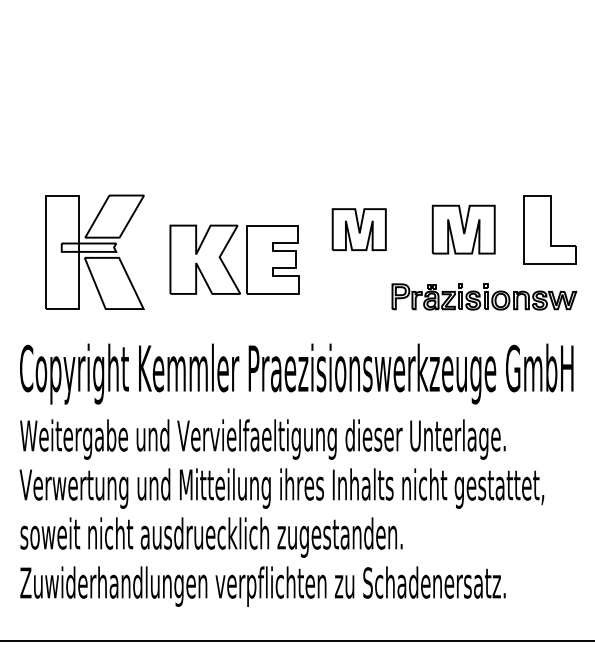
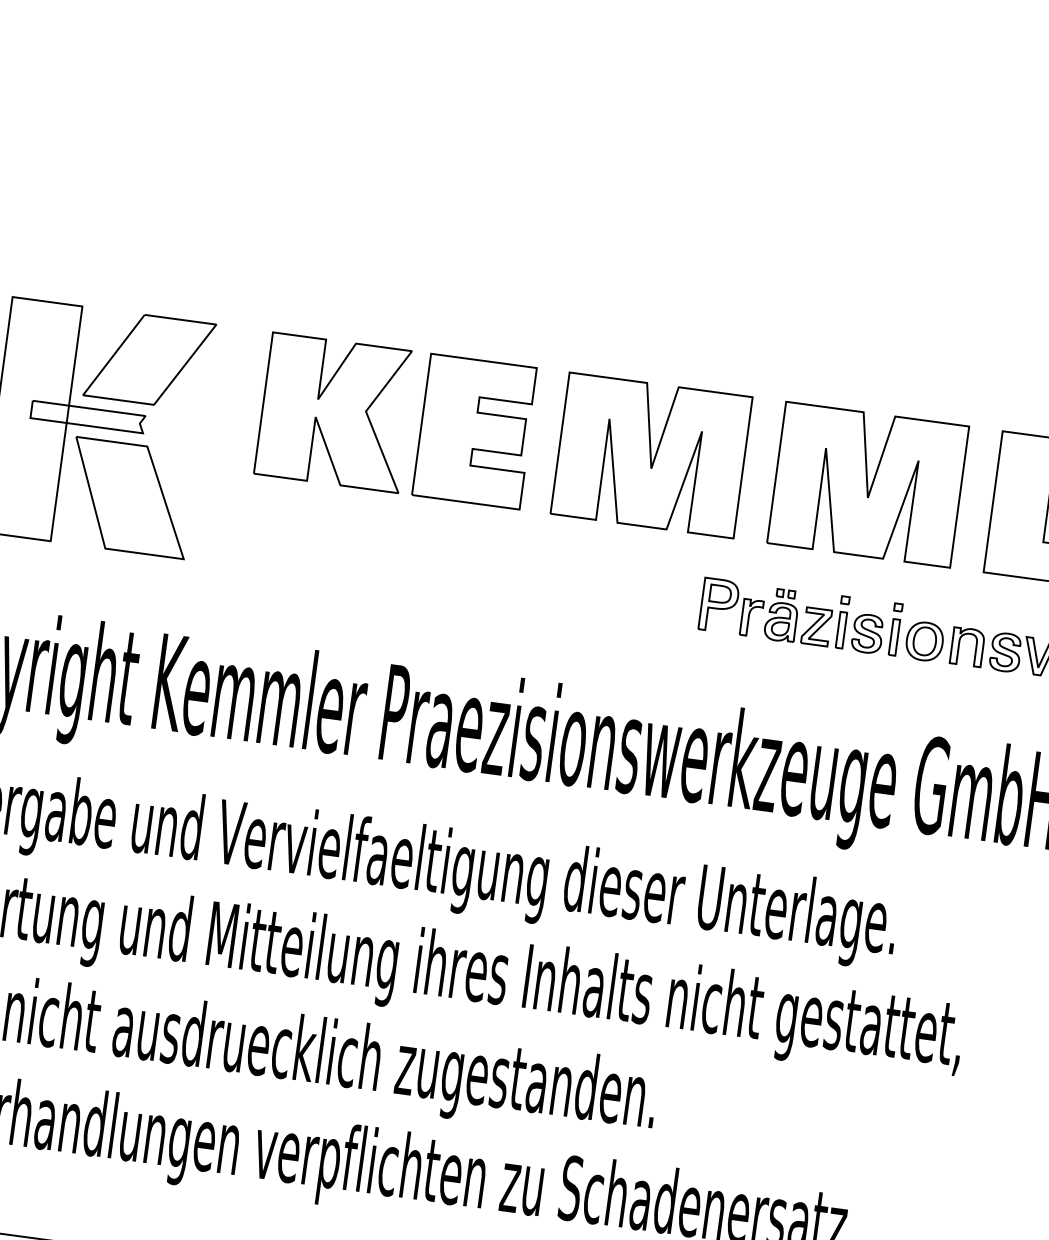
part: (359, 229) -> (652, 455), size x1.67
part: (463, 229) -> (867, 484), size x1.43
part: (224, 263) -> (374, 425), moved

